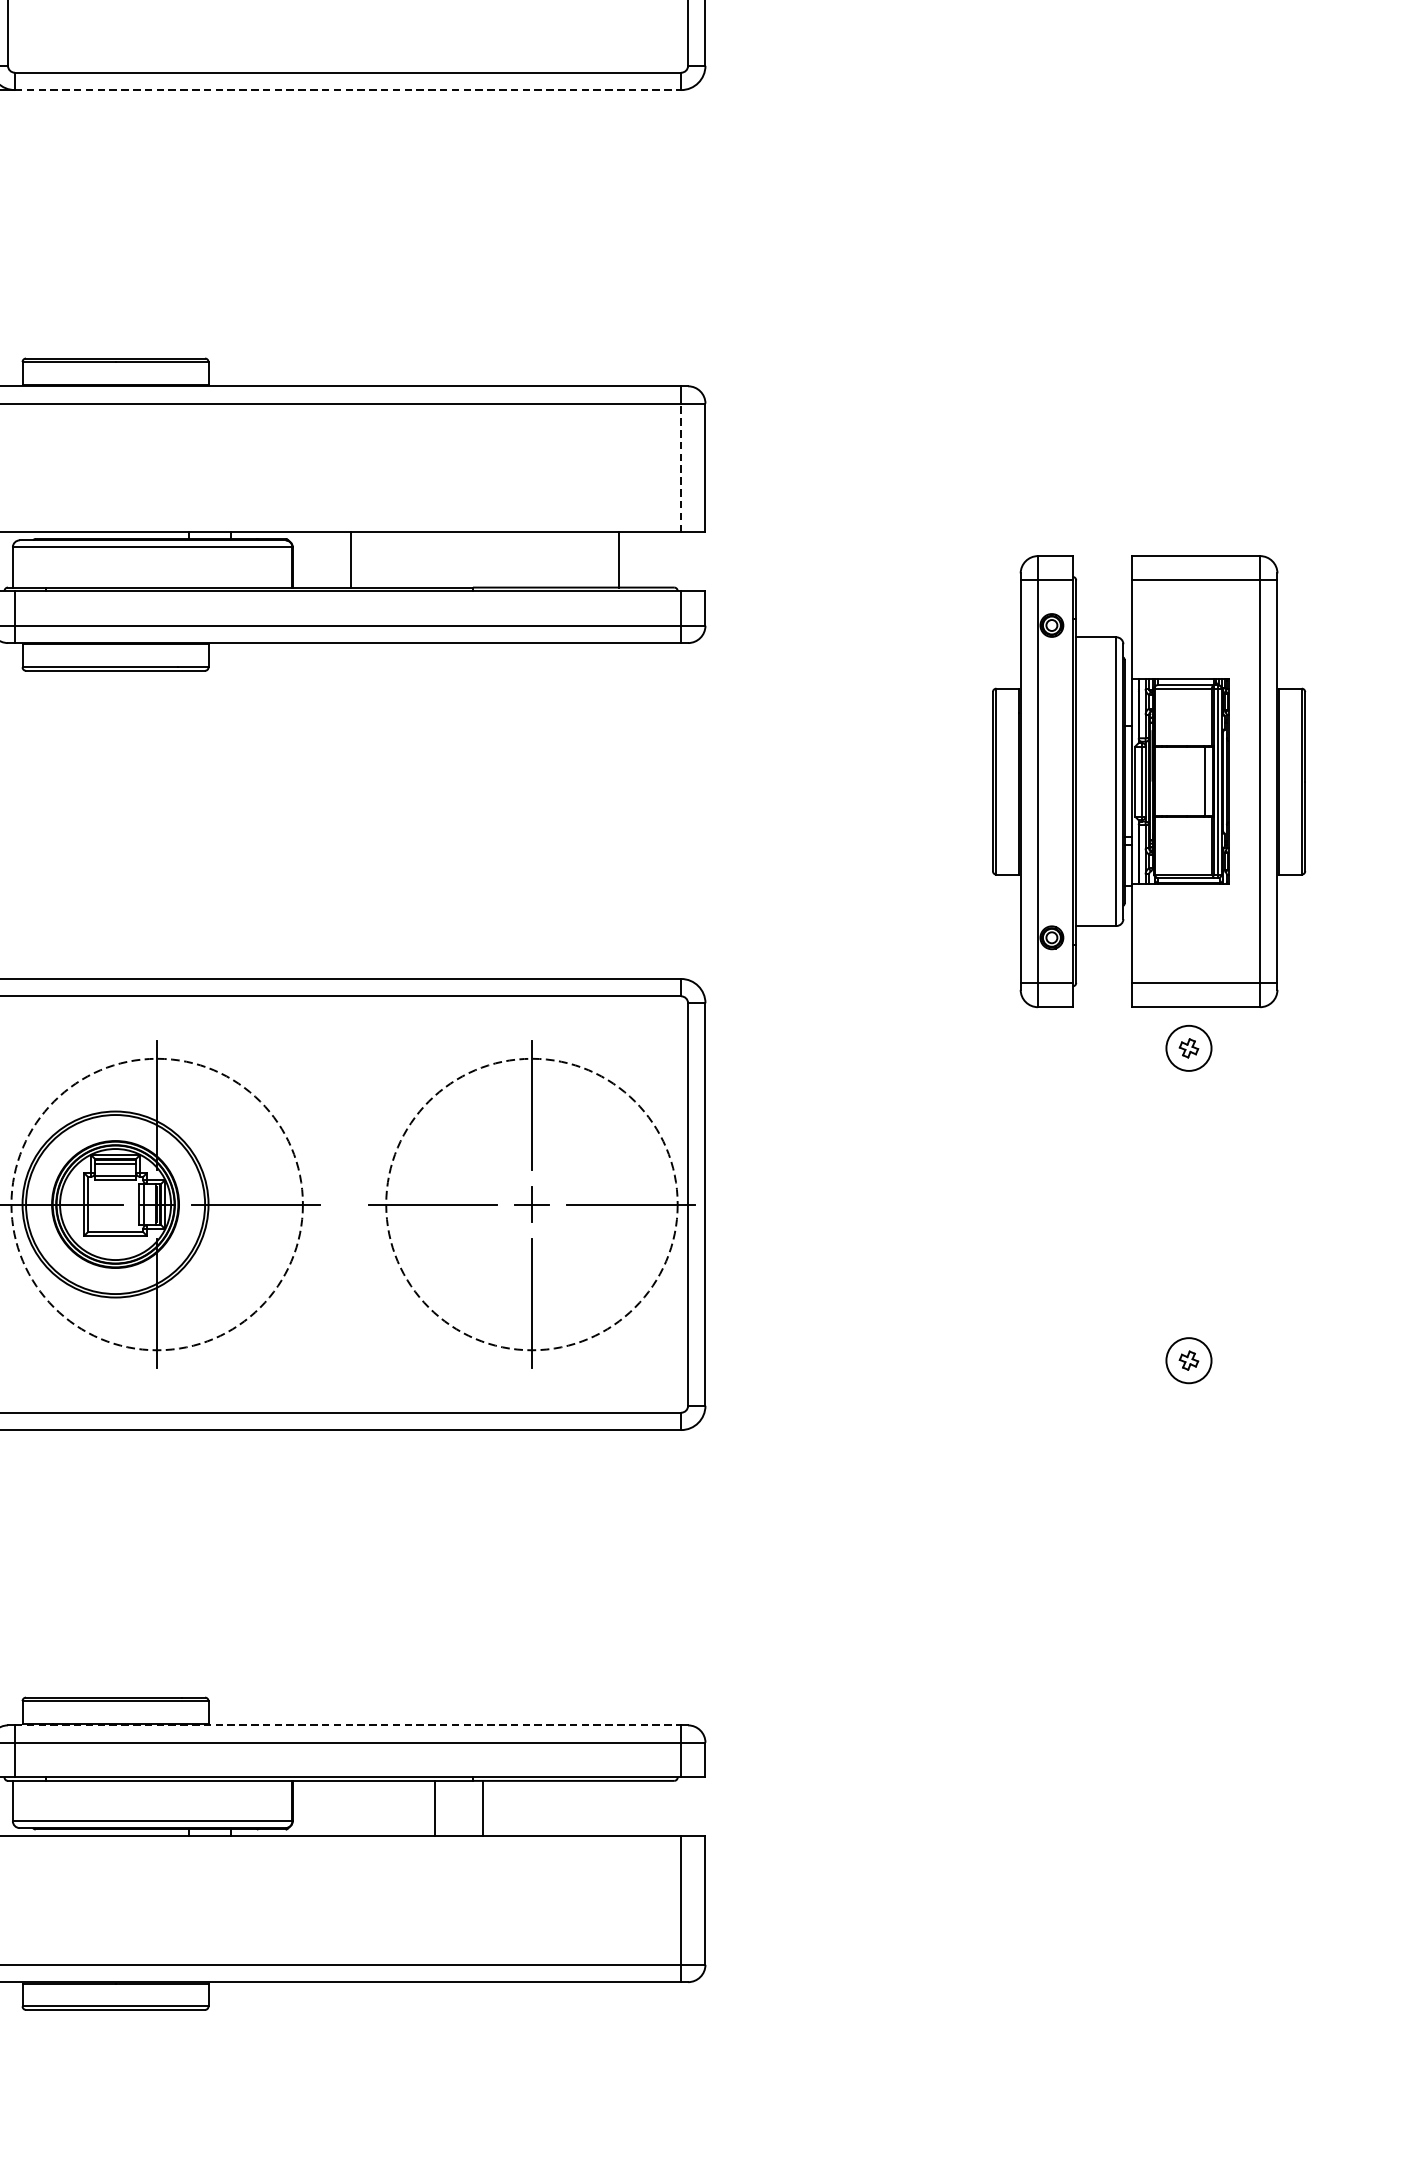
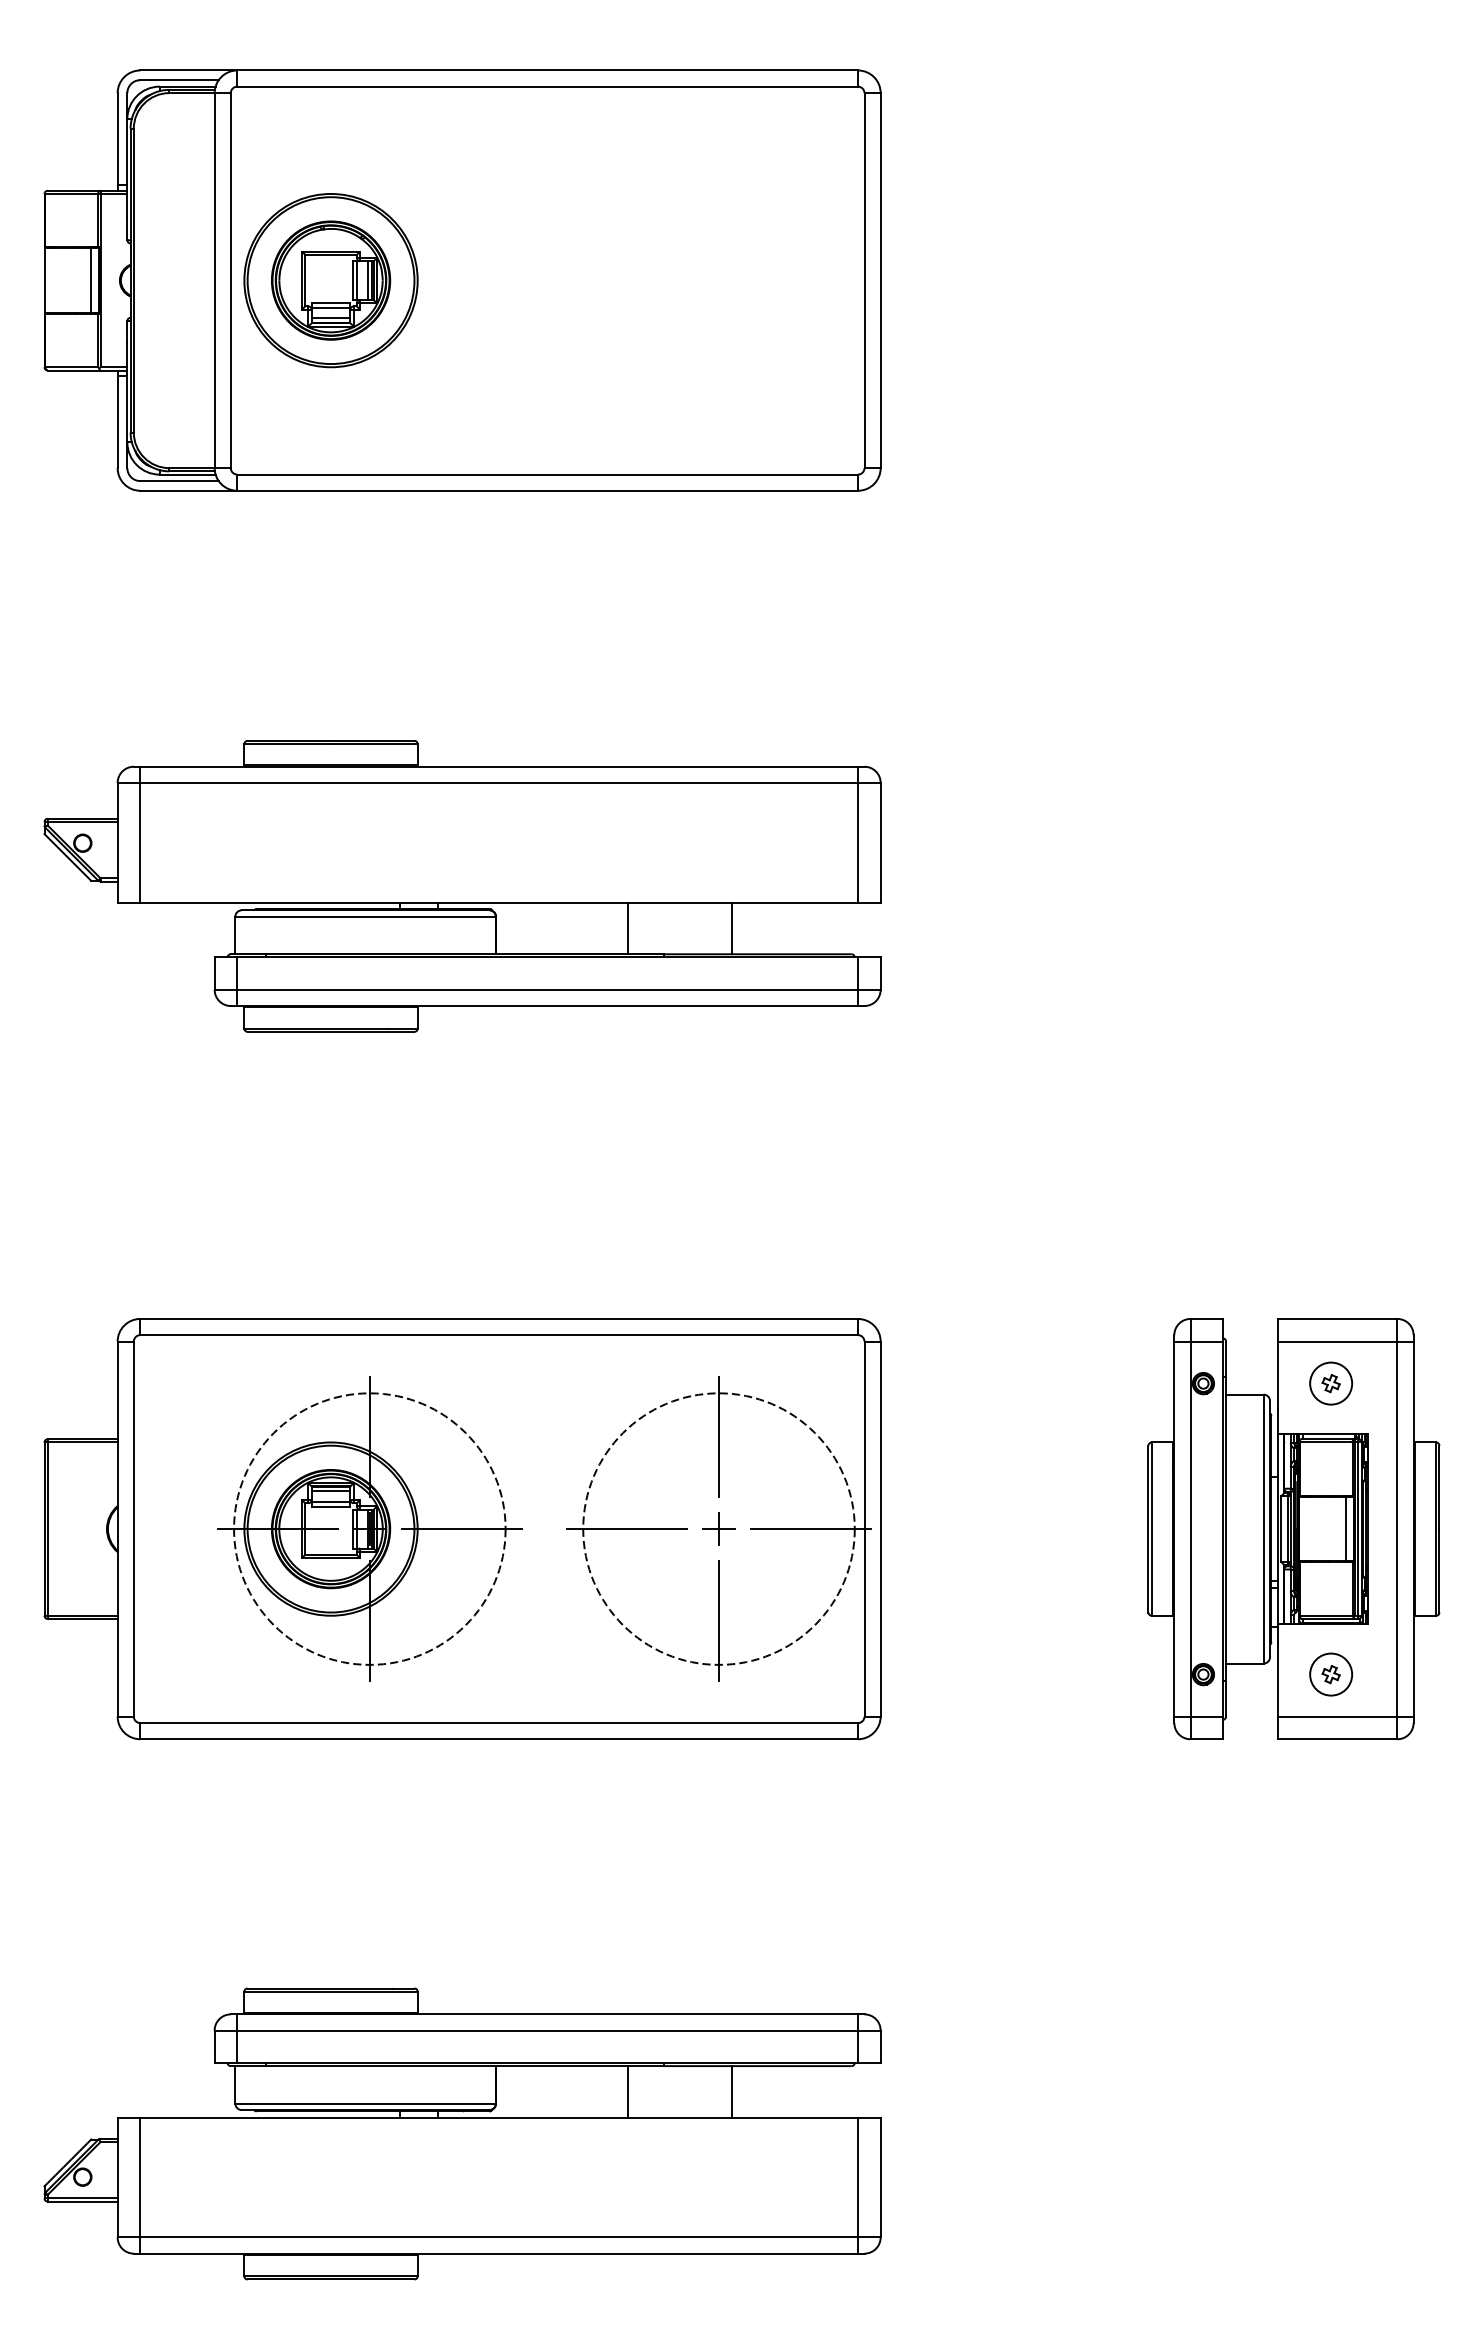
line: (348, 89) -> (548, 490), dashed -> solid
line: (681, 467) -> (858, 842), dashed -> solid
line: (351, 559) -> (628, 928), moved
line: (618, 559) -> (731, 928), moved
part: (1148, 782) -> (1293, 1529), moved
line: (348, 1725) -> (548, 2014), dashed -> solid
line: (482, 1808) -> (731, 2091), moved

